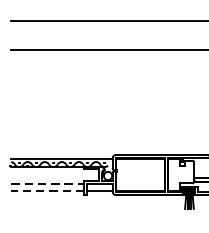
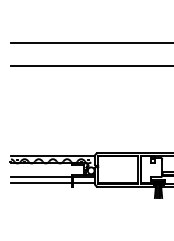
line: (48, 184) -> (41, 177), dashed -> solid
line: (46, 191) -> (40, 183), dashed -> solid

